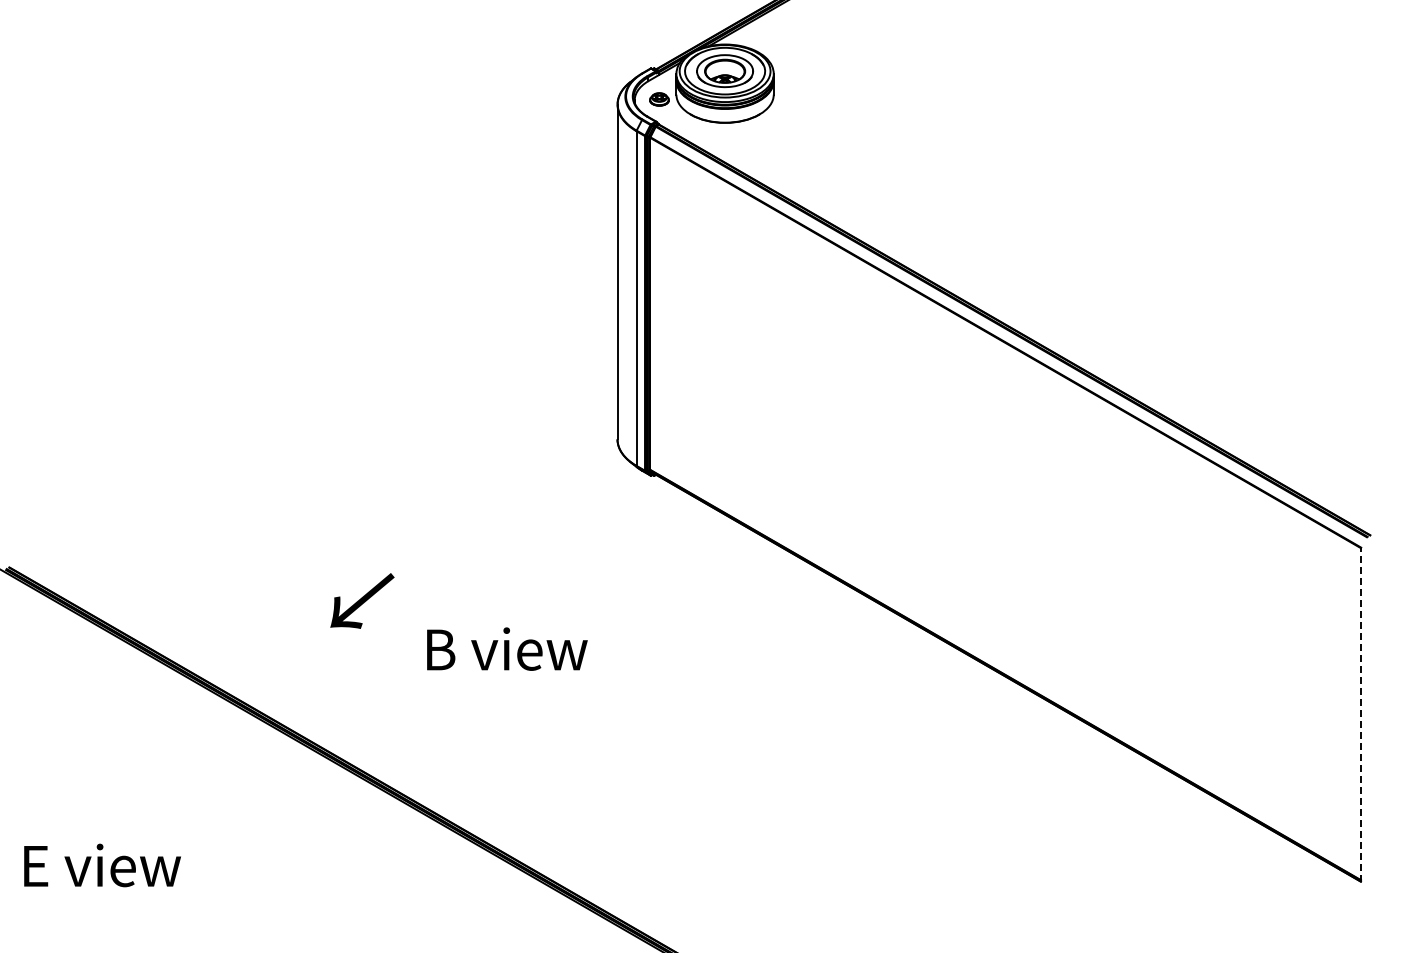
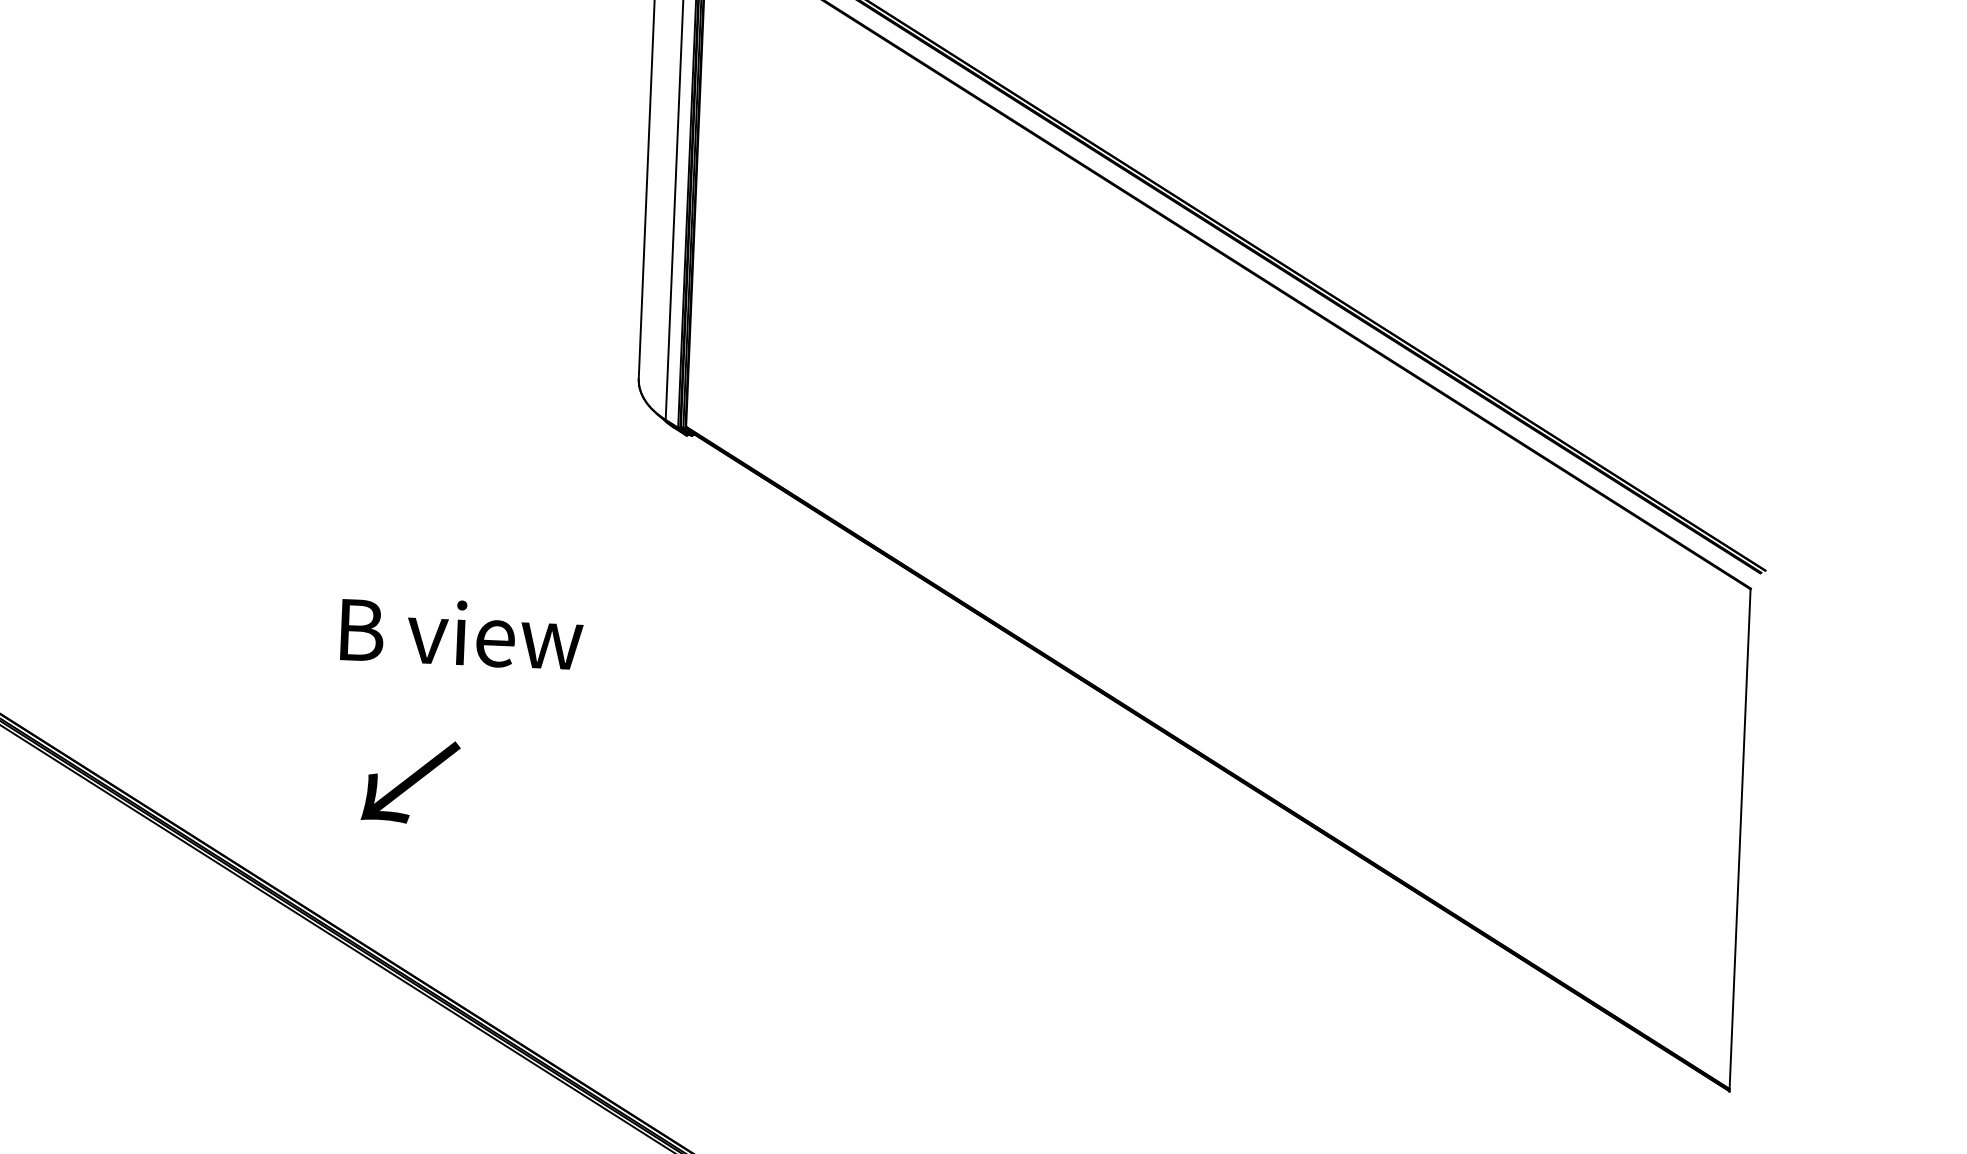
text: (362, 600) -> (410, 780), moved
text: (507, 648) -> (462, 632), moved
line: (1360, 715) -> (1739, 841), dashed -> solid

